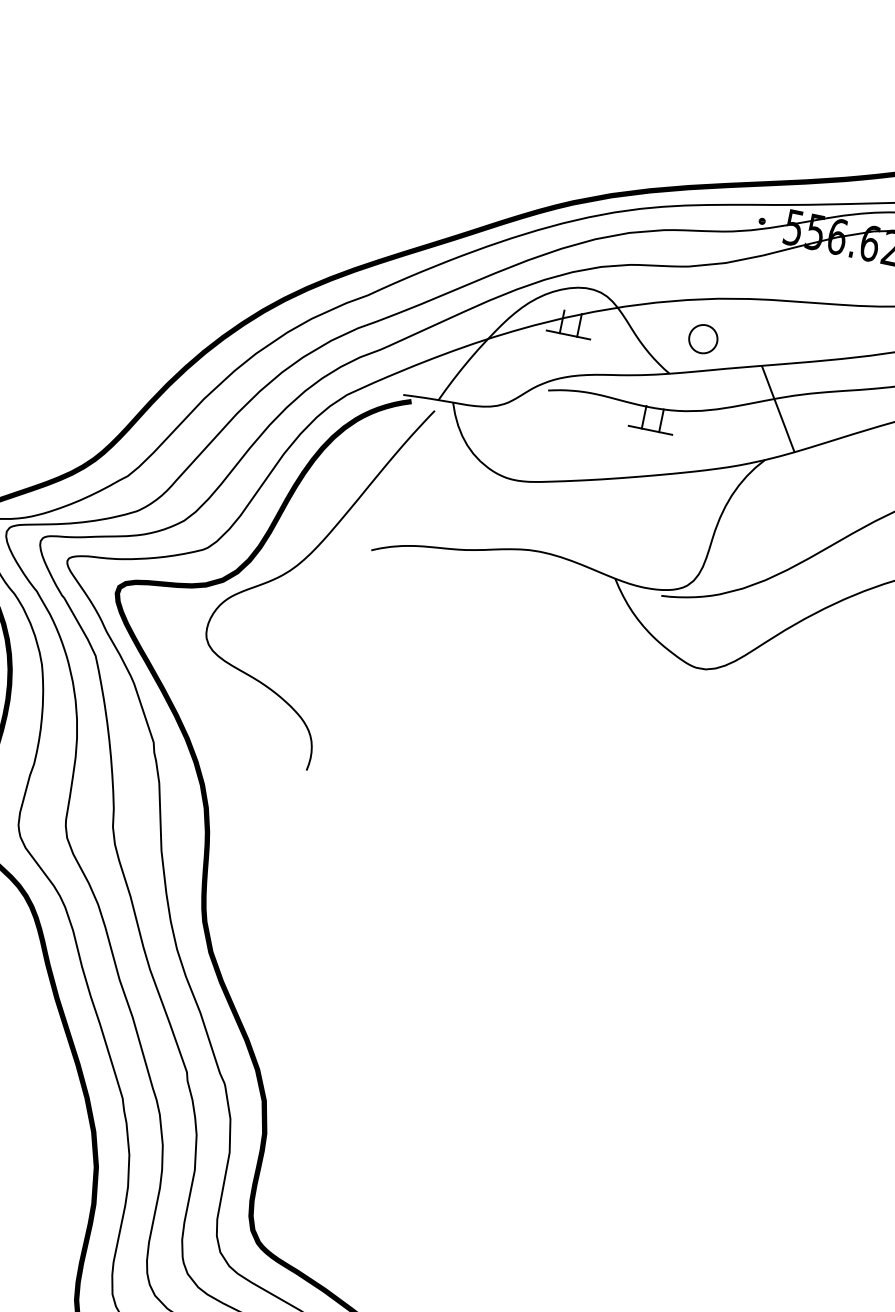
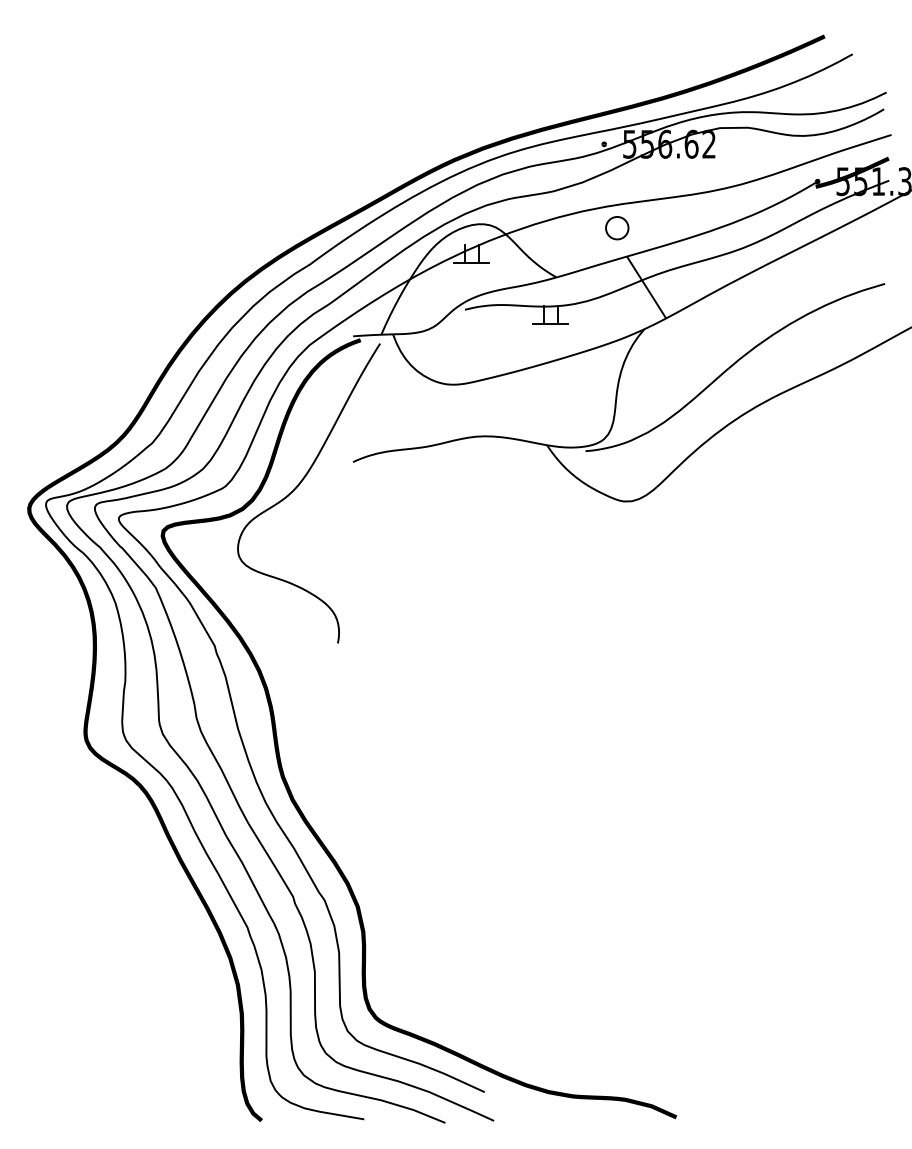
part: (703, 339) -> (617, 228), moved

